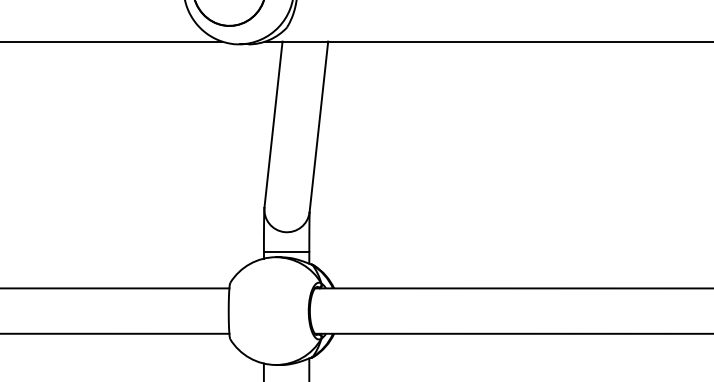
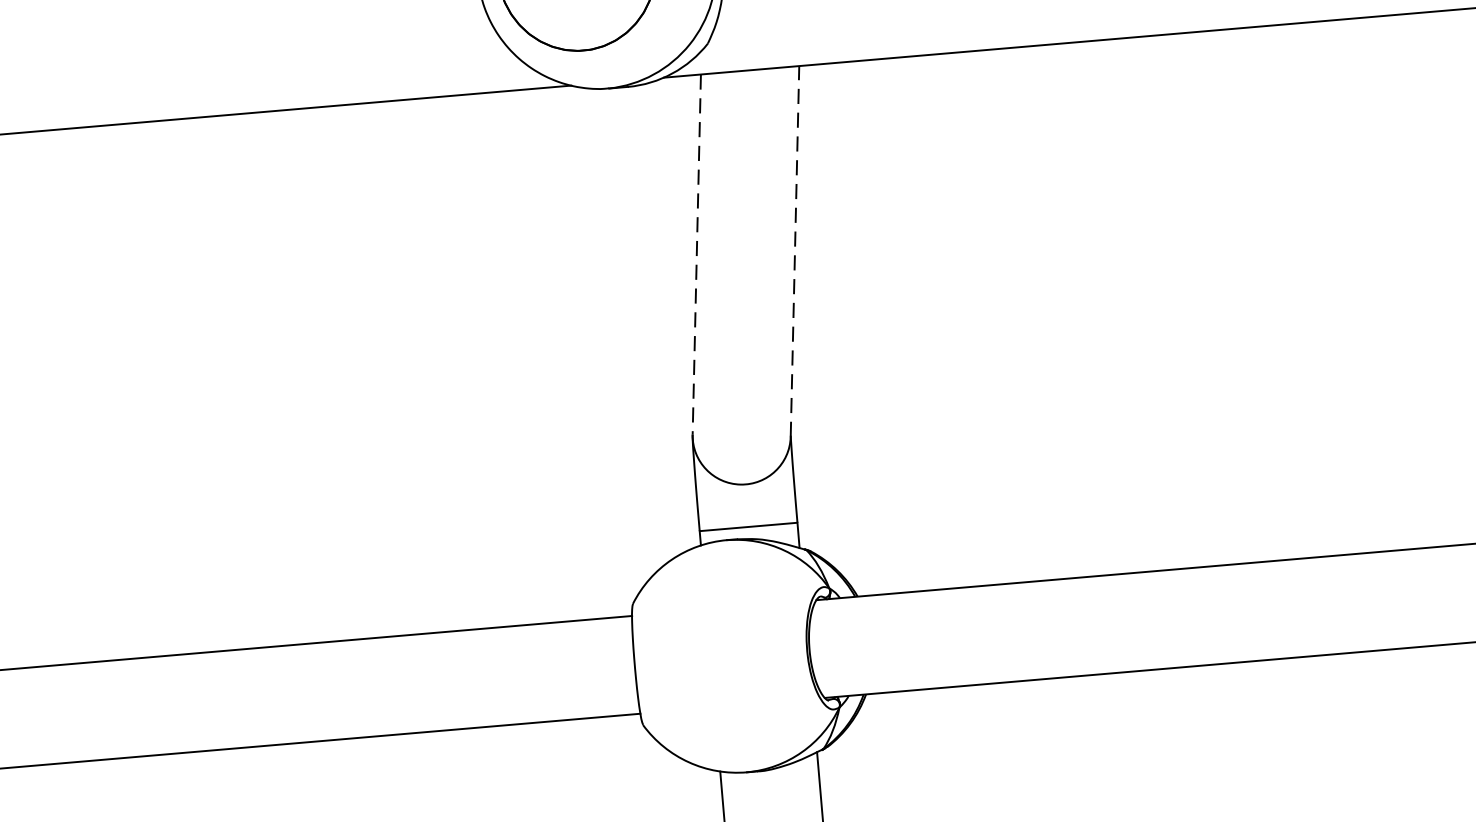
line: (273, 124) -> (696, 254), solid -> dashed
line: (318, 126) -> (794, 250), solid -> dashed

